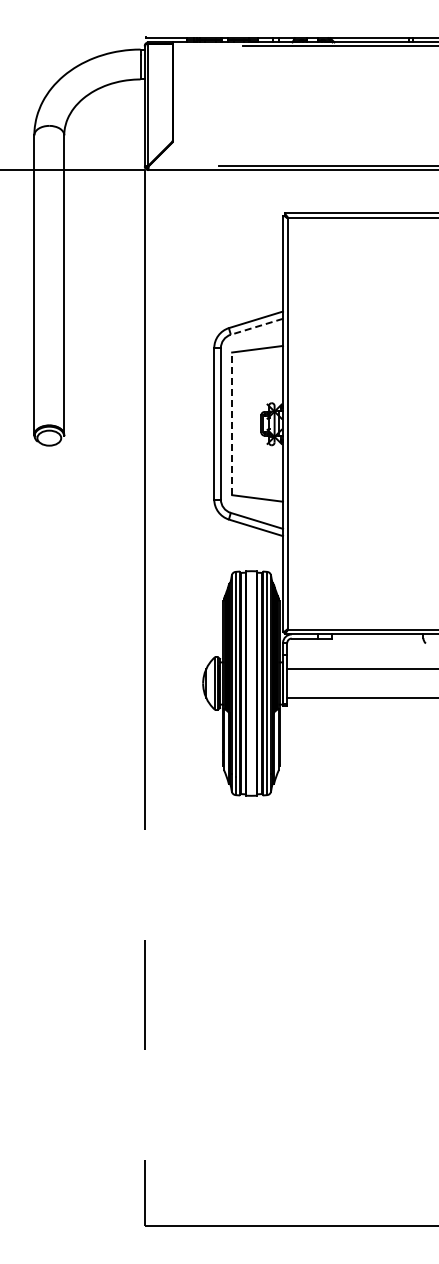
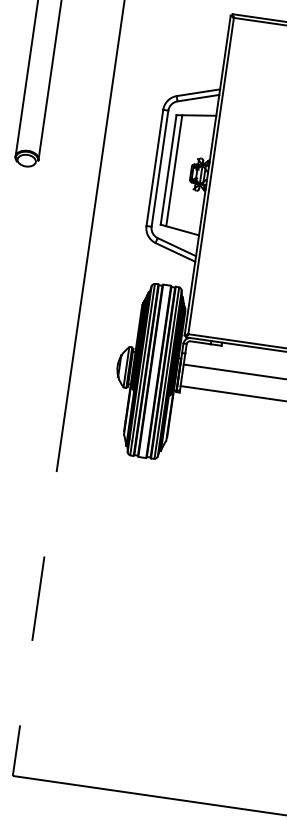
line: (256, 326) -> (198, 97), dashed -> solid
line: (232, 423) -> (168, 169), dashed -> solid
line: (239, 423) -> (174, 170), added

